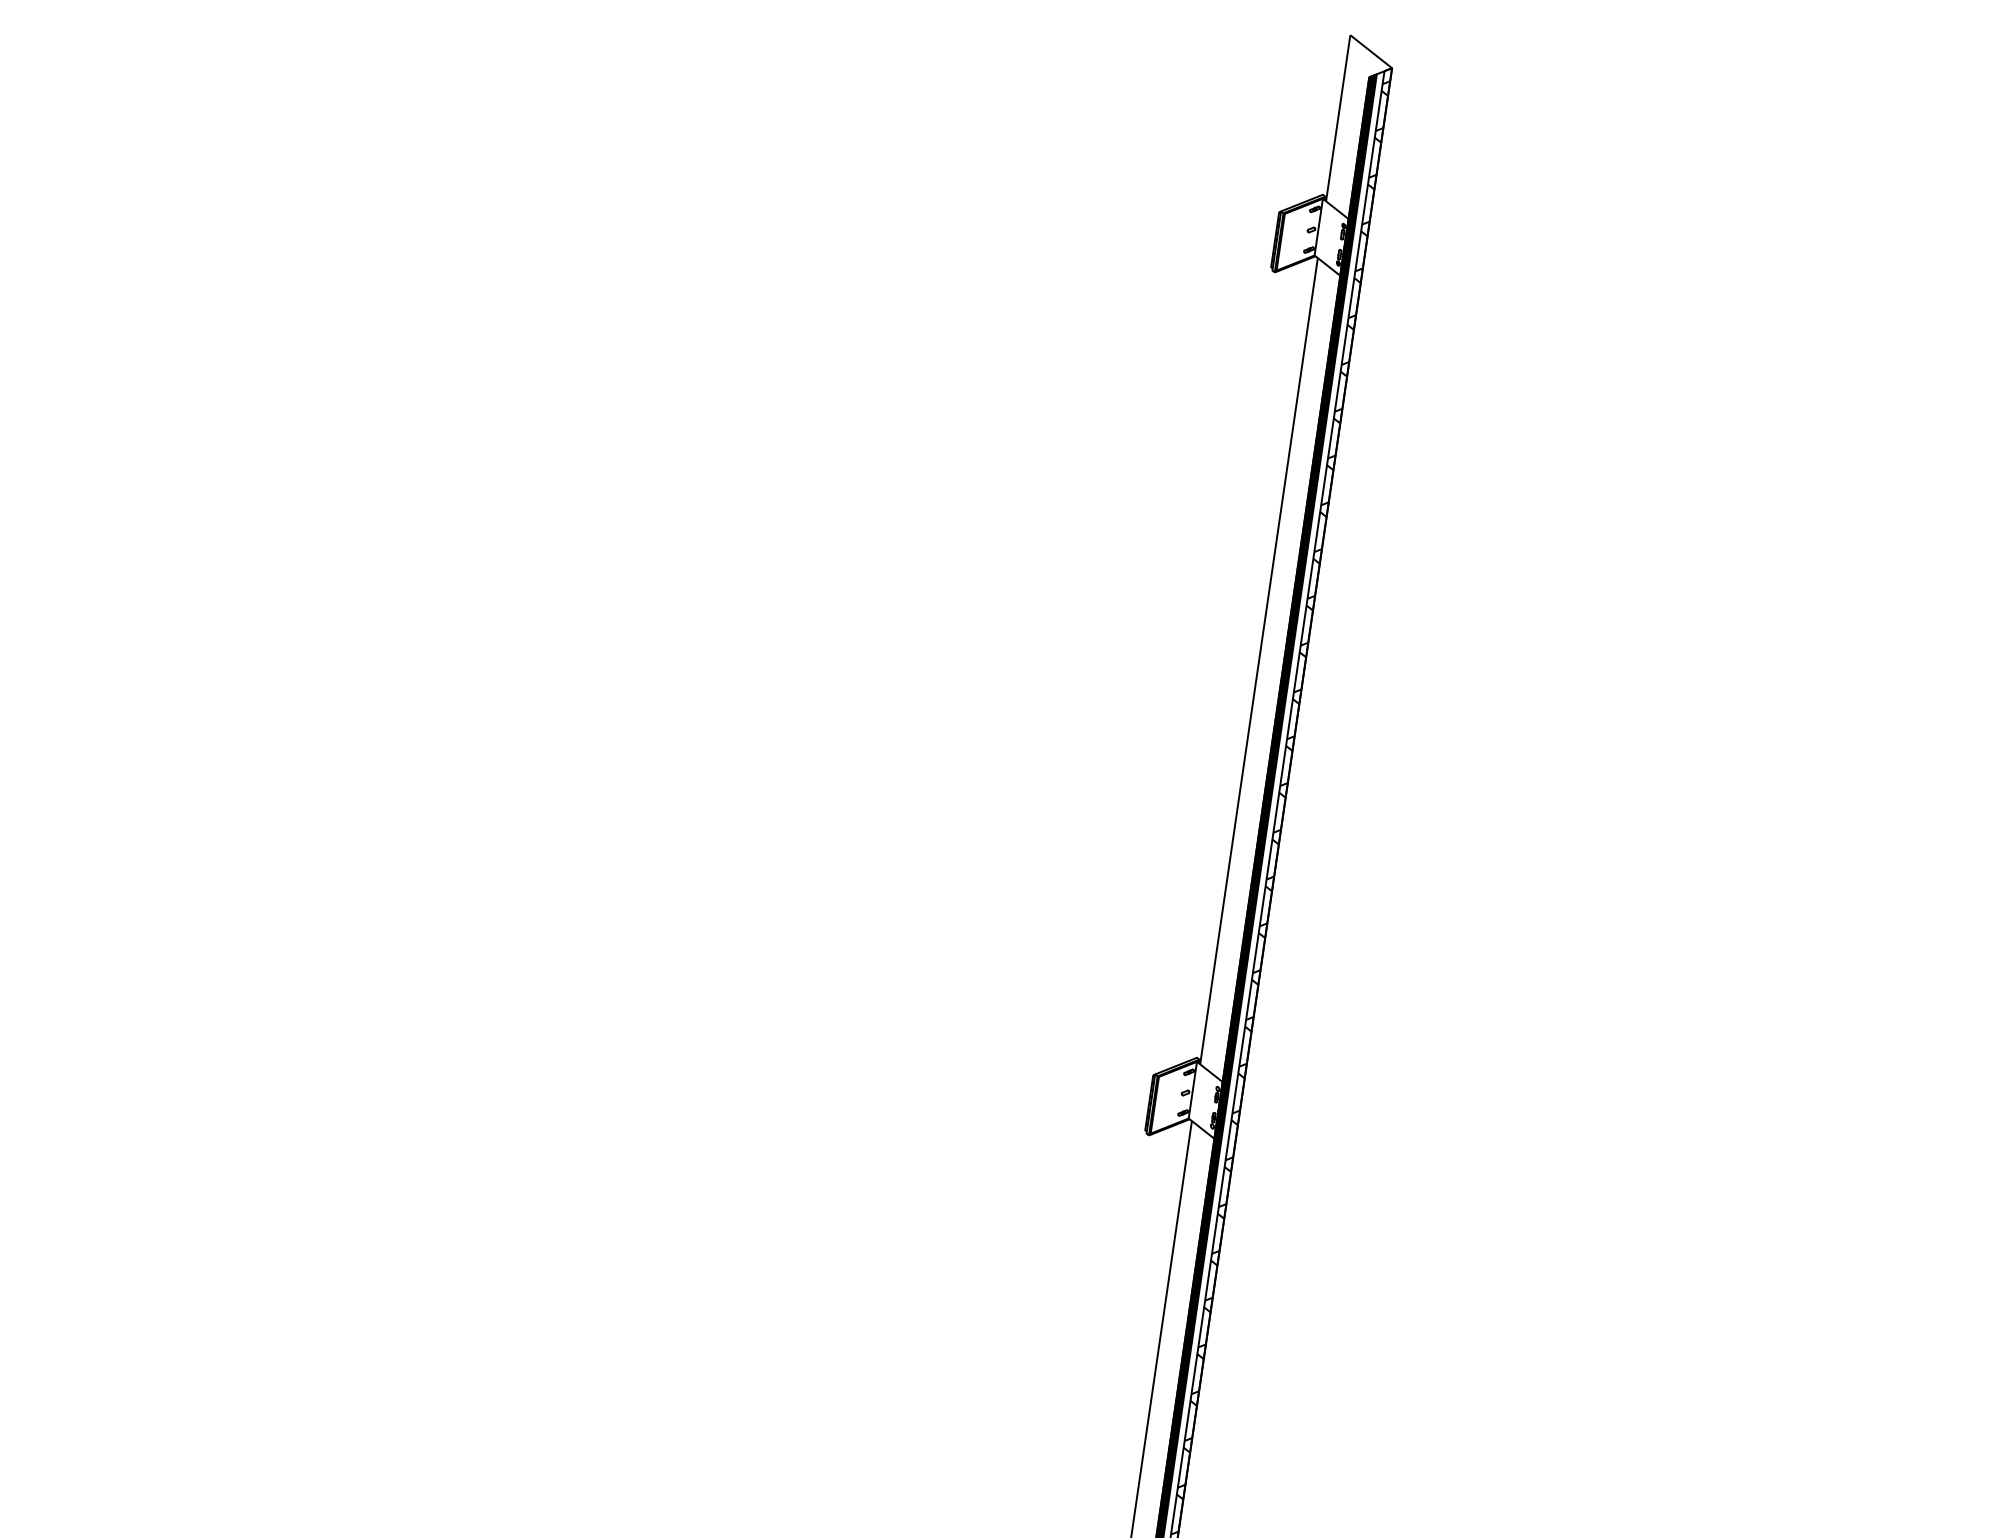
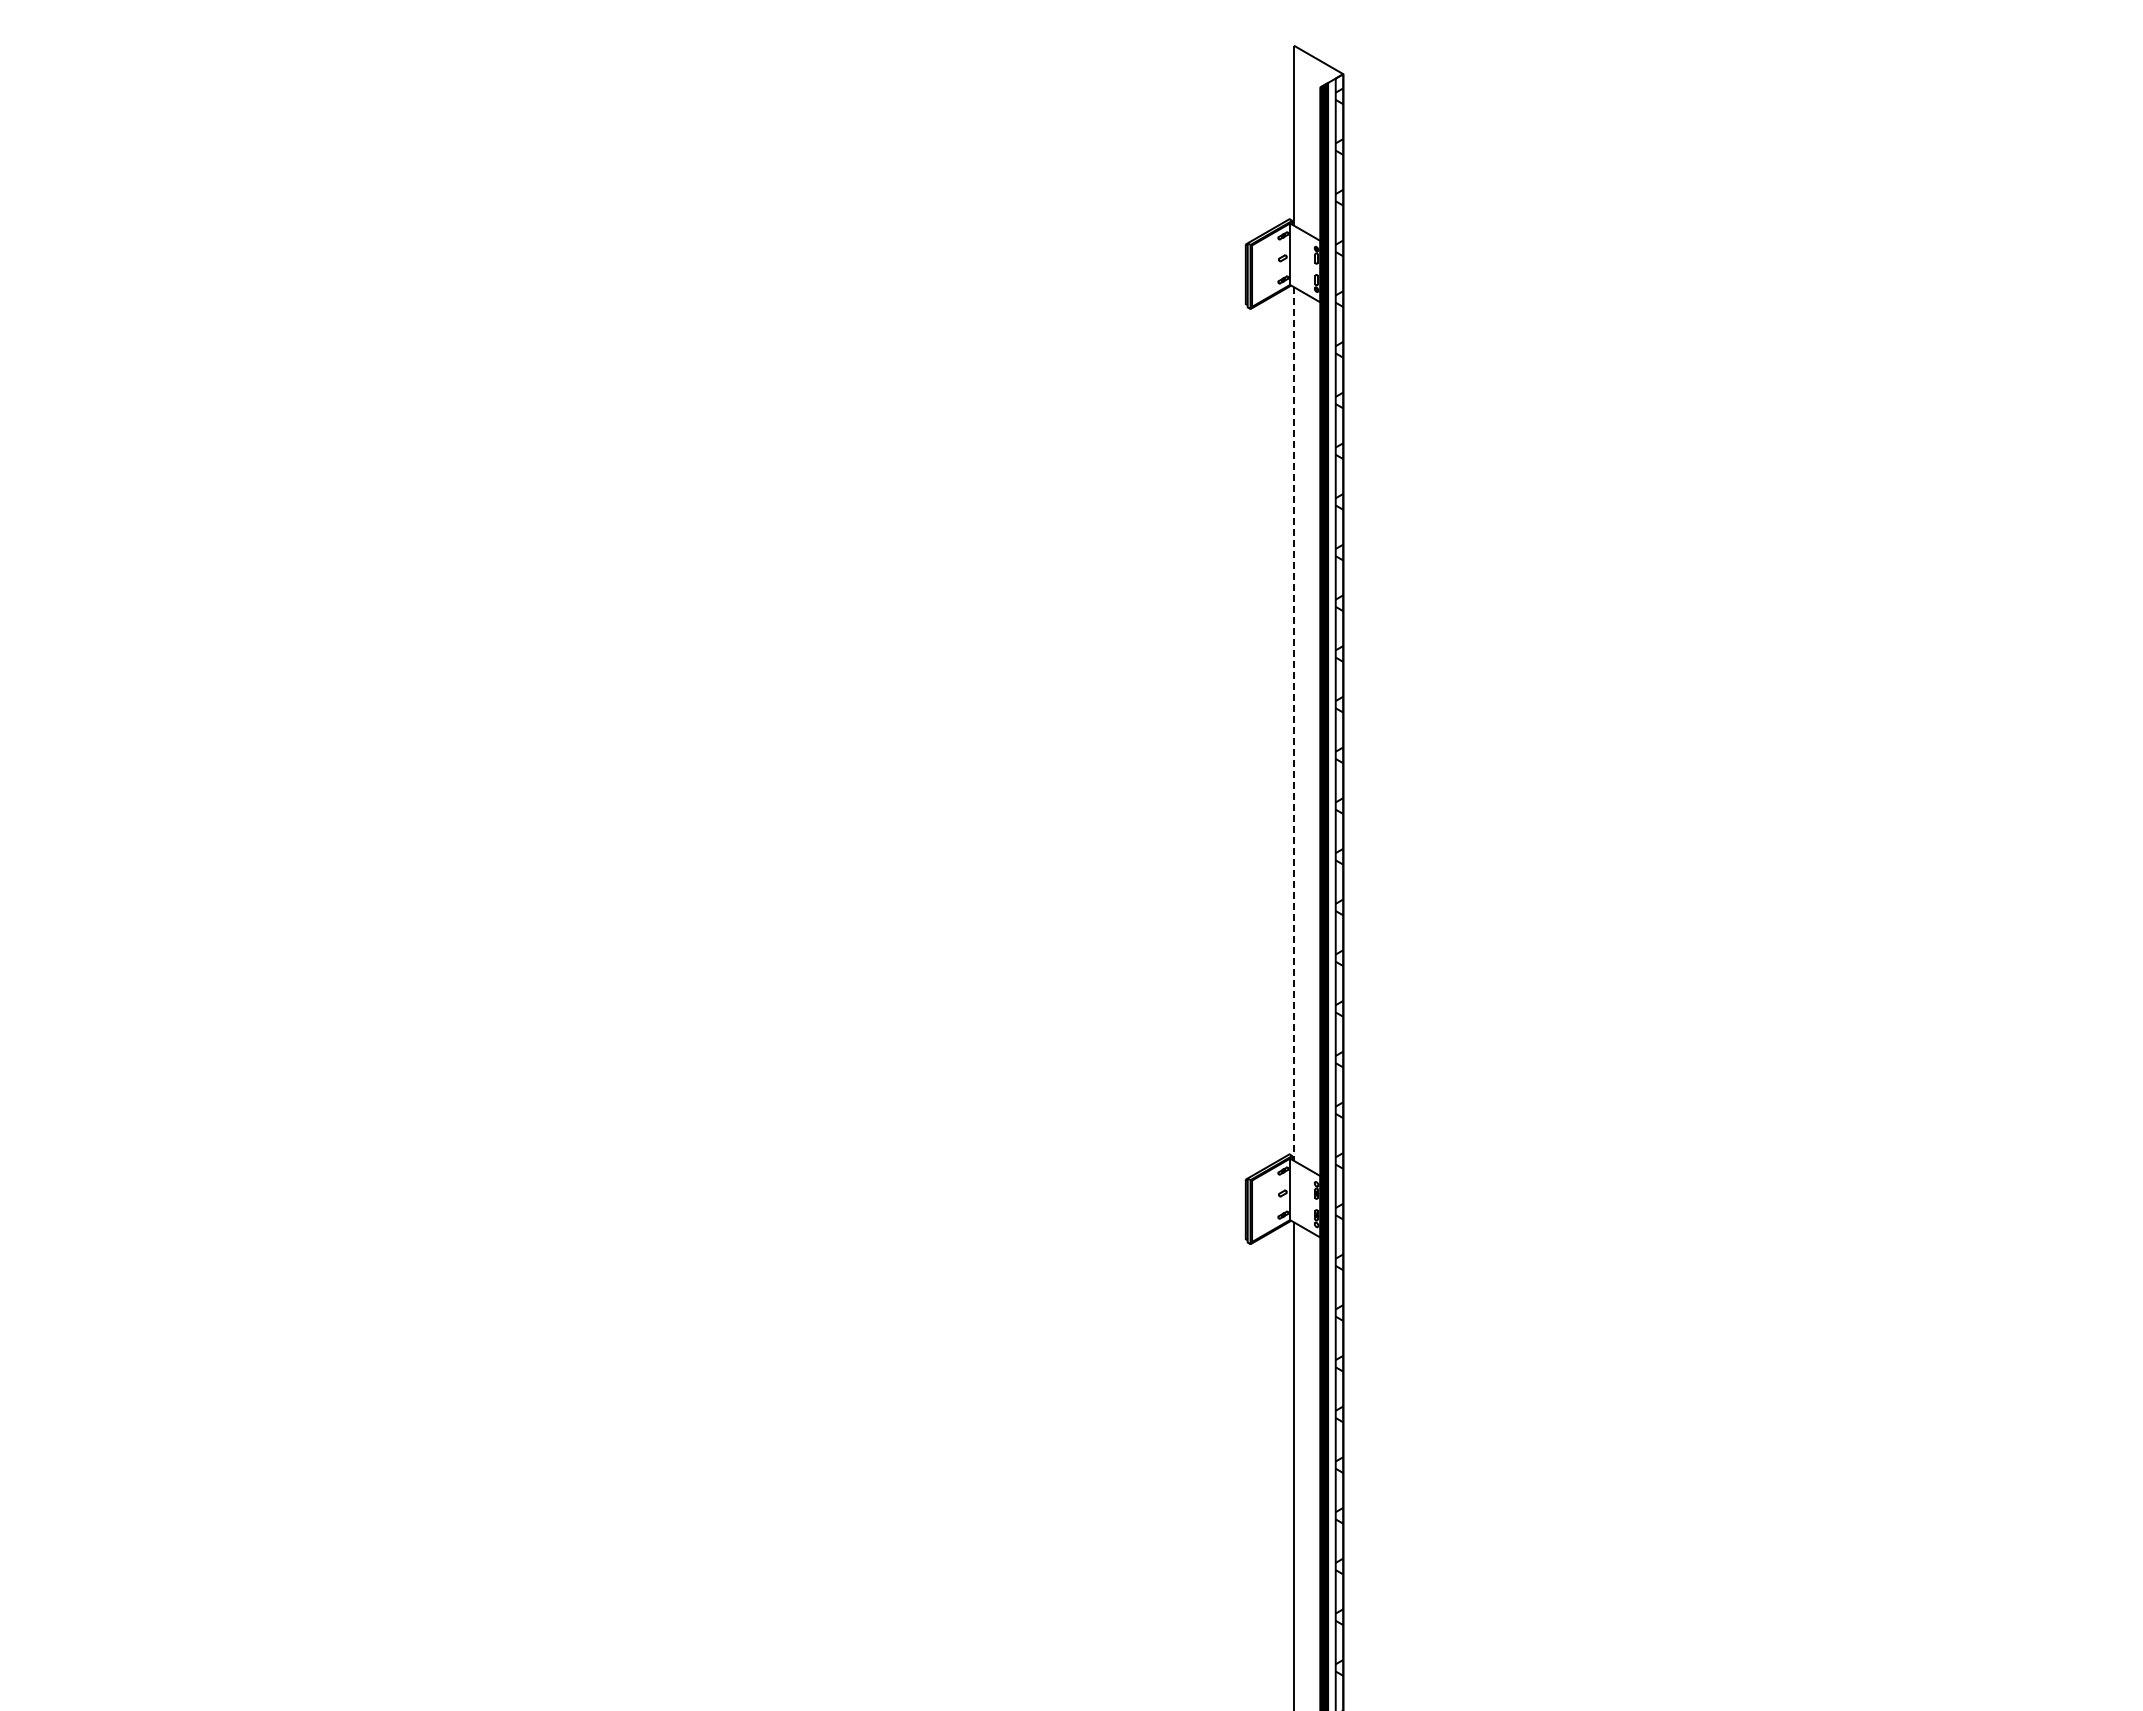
line: (1258, 660) -> (1293, 723), solid -> dashed

